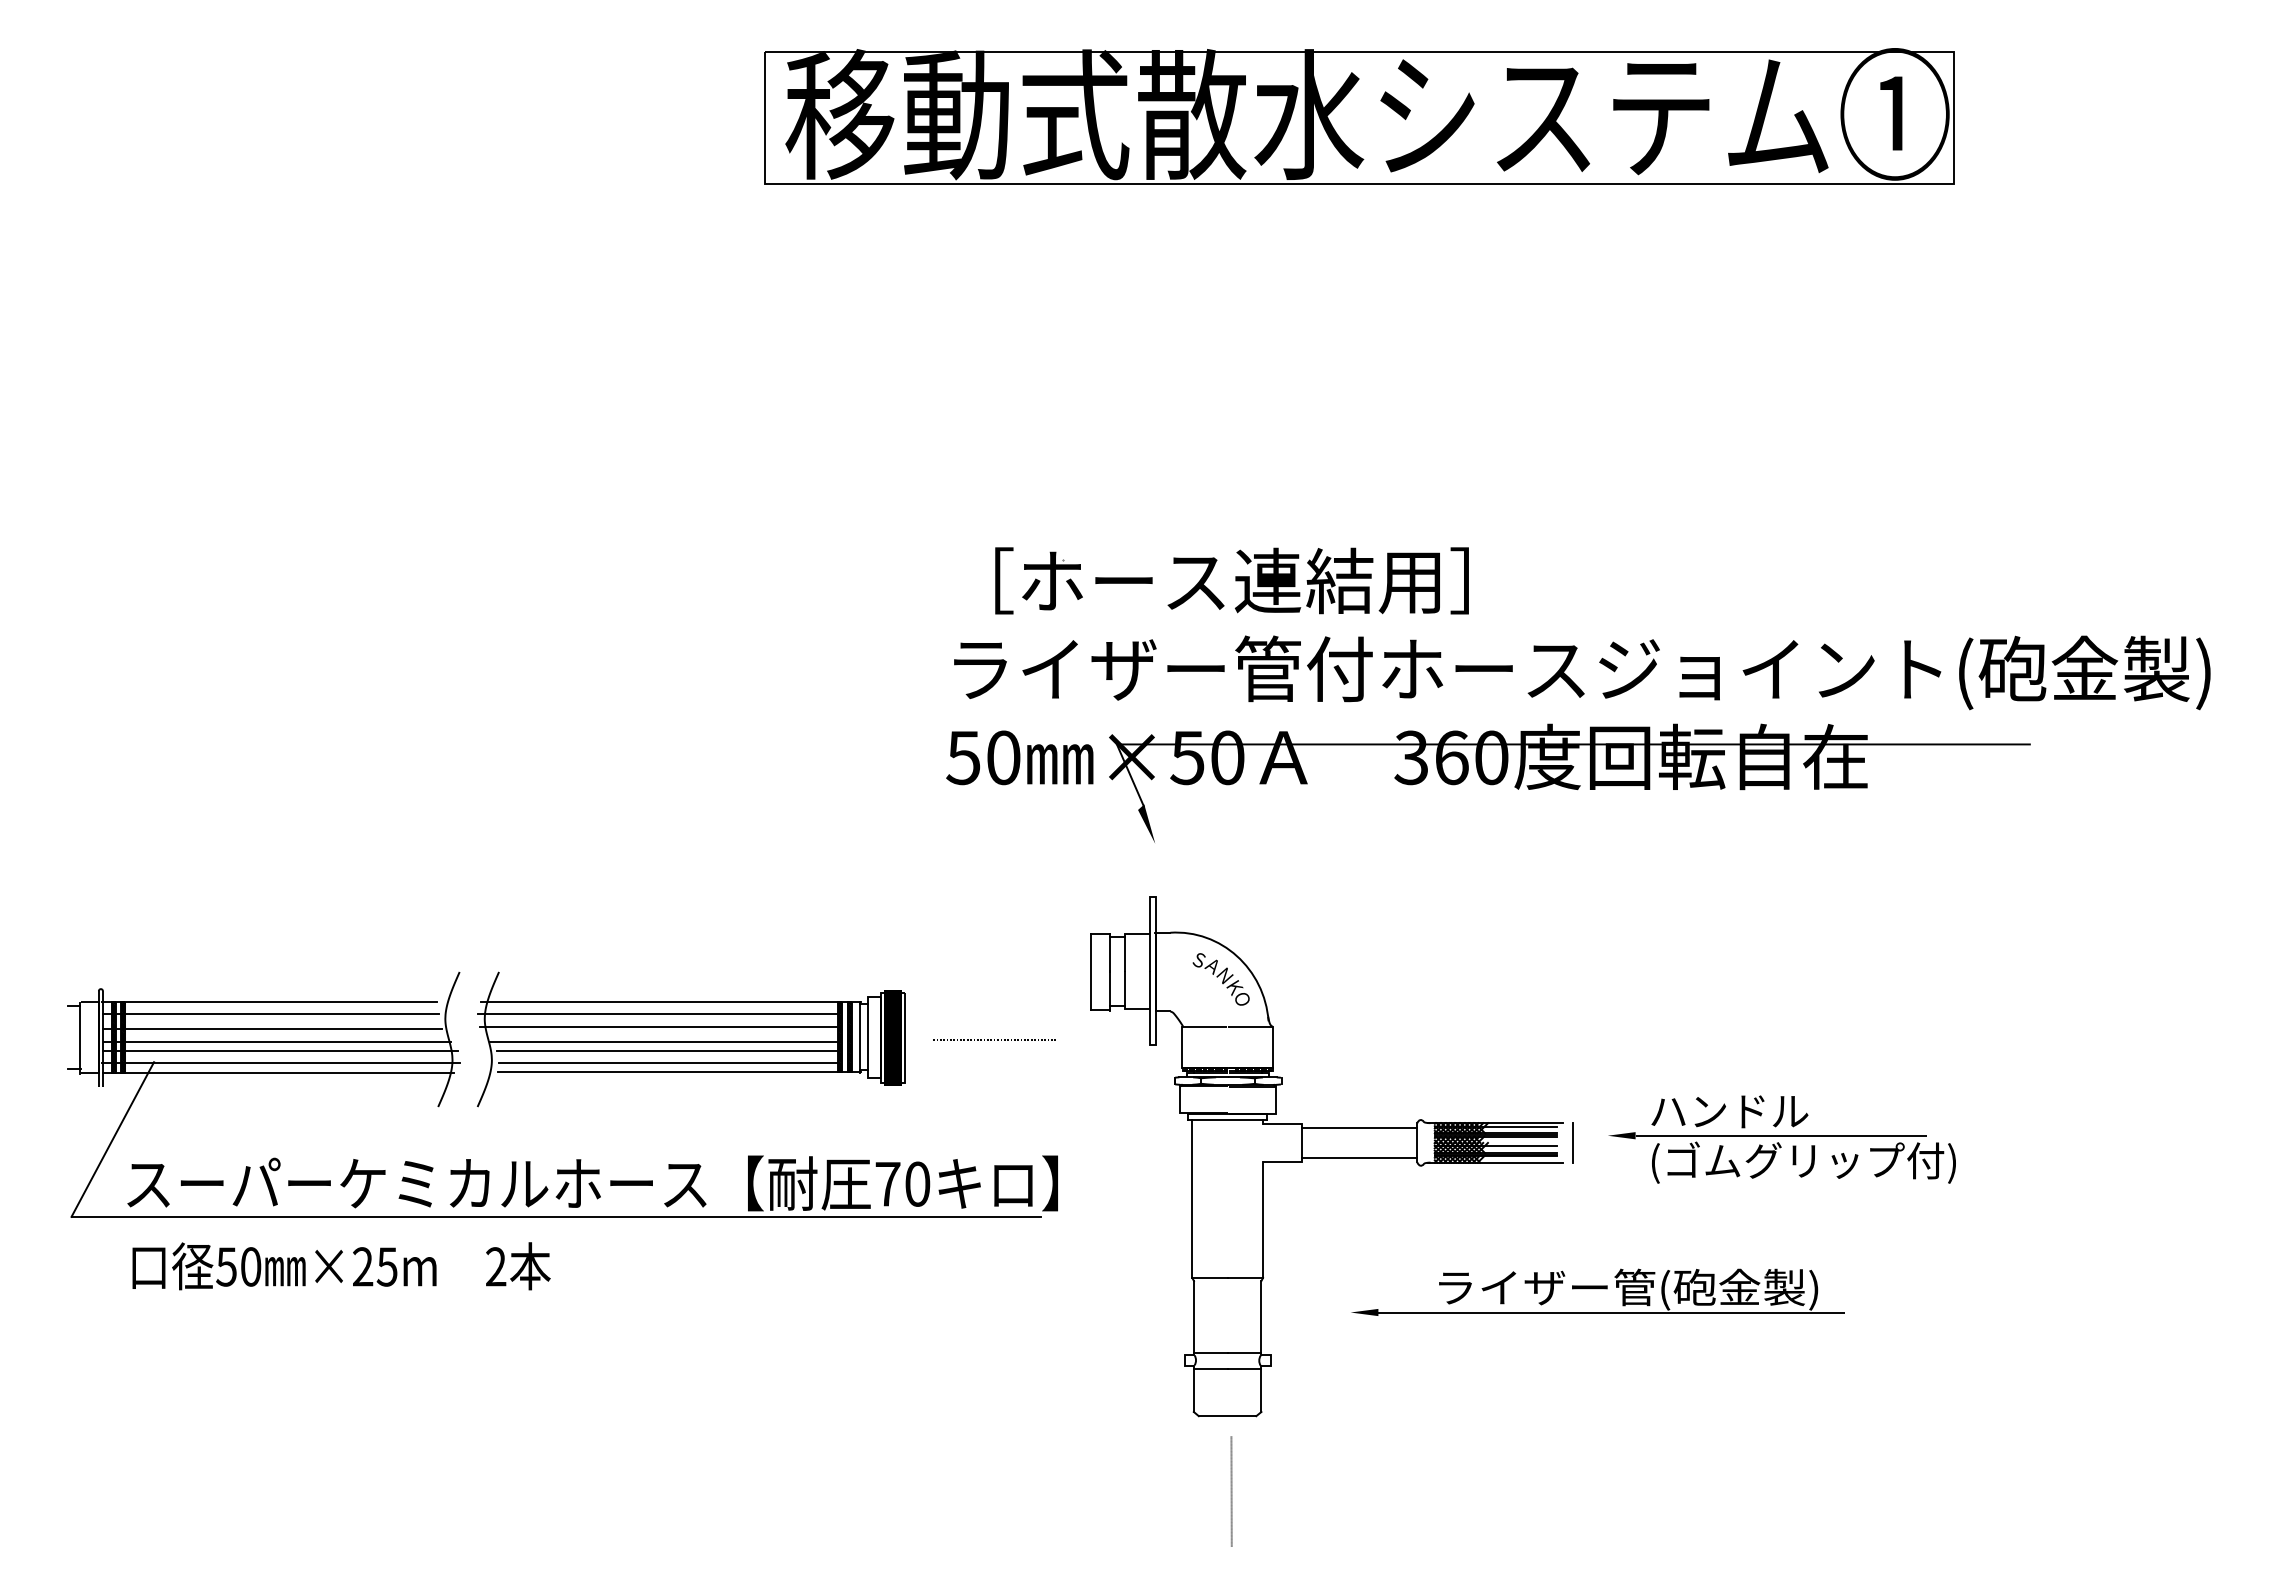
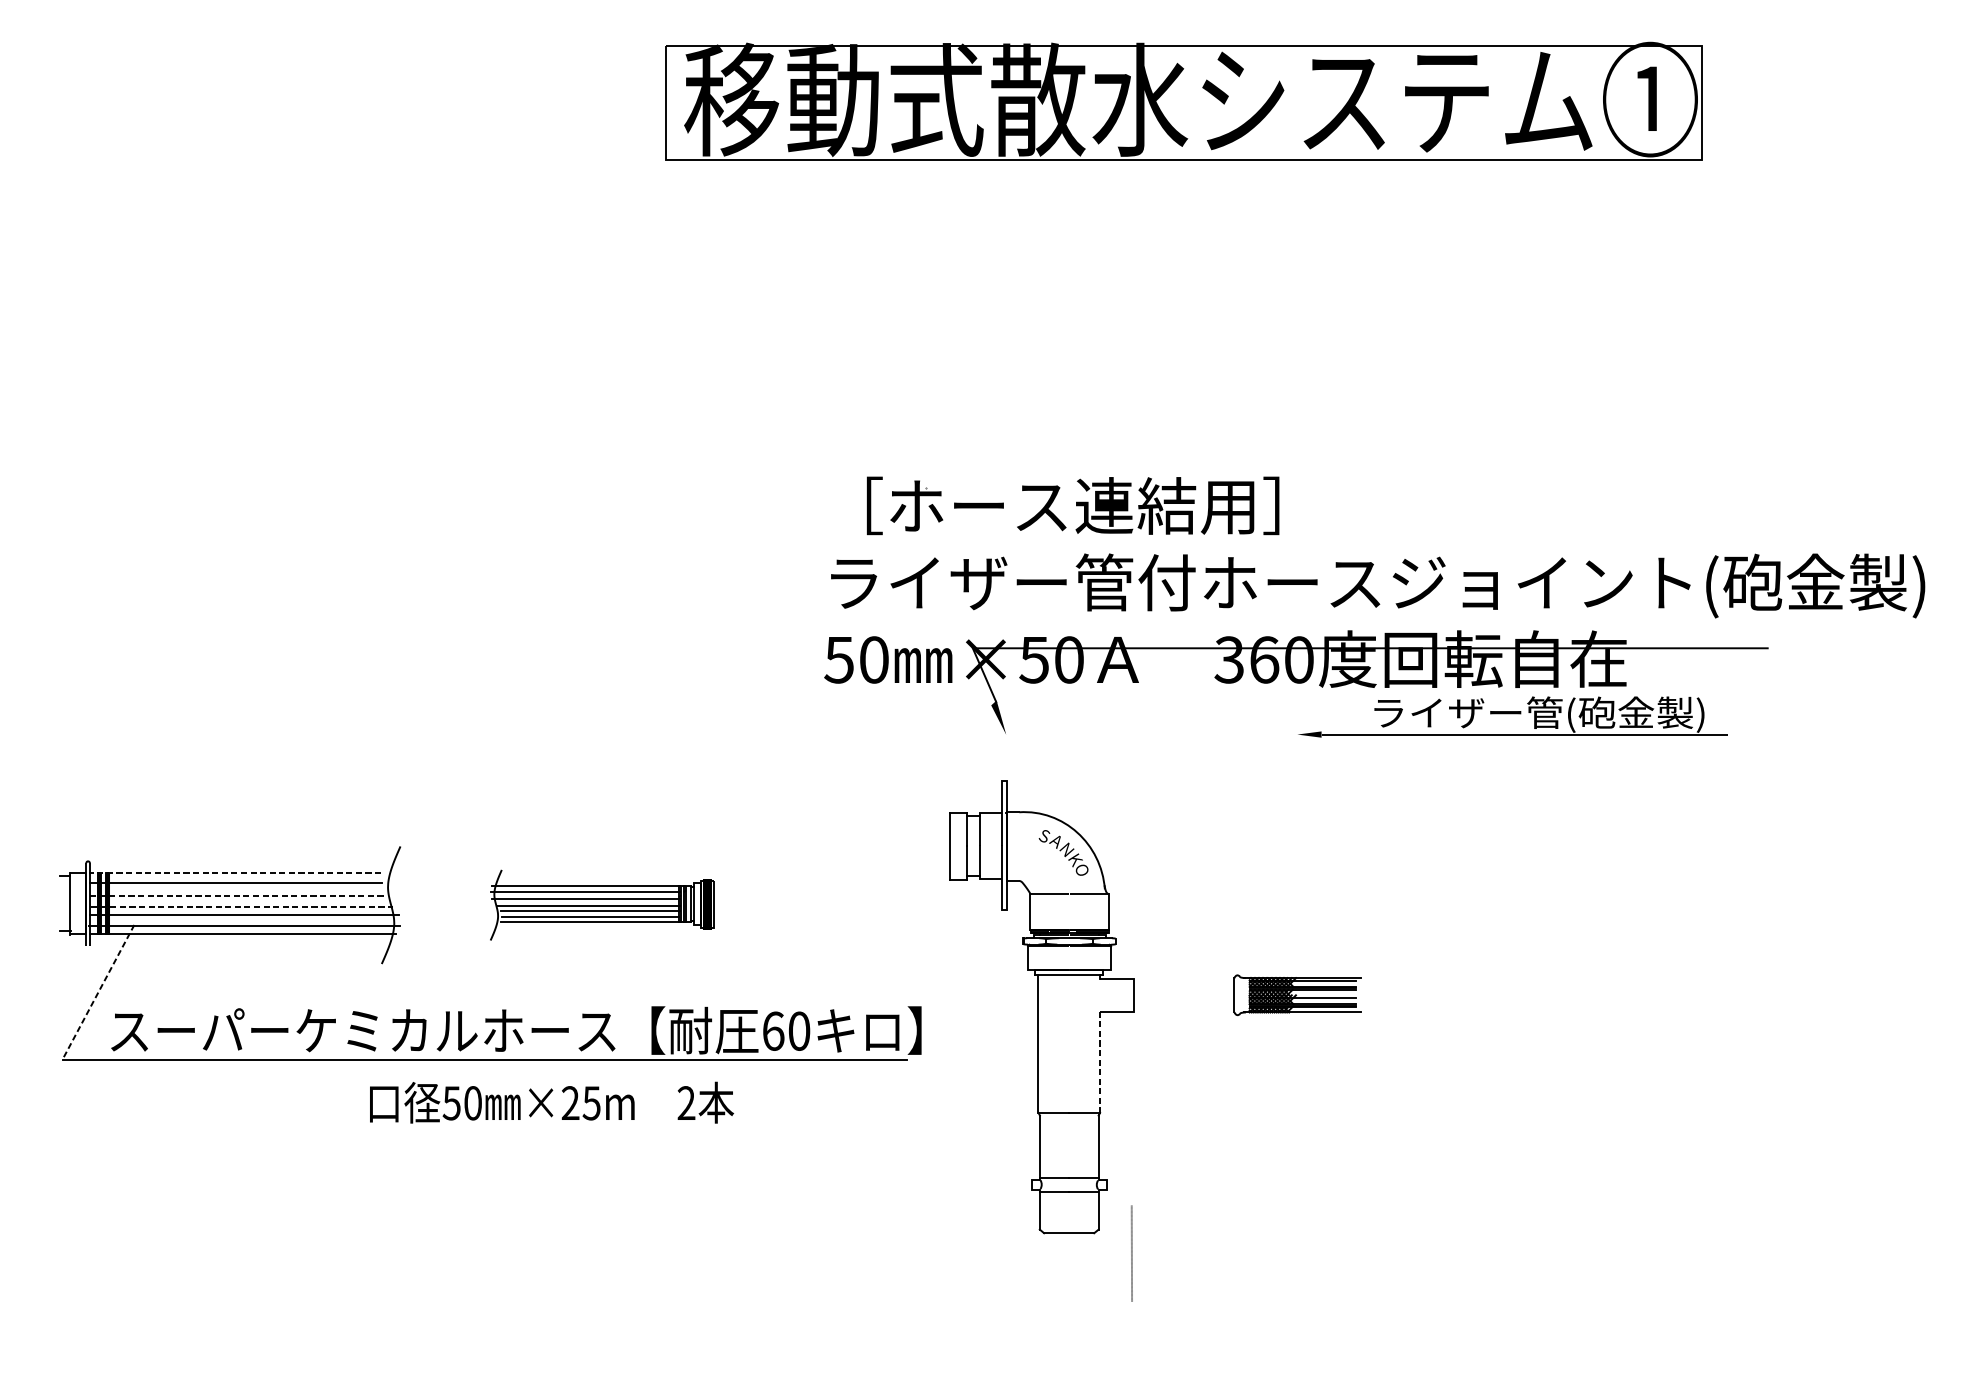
line: (269, 1002) -> (234, 873), solid -> dashed
line: (273, 1028) -> (238, 895), solid -> dashed
part: (691, 1039) -> (602, 905), size x0.6
line: (993, 1040) -> (865, 906), removed
line: (278, 1041) -> (242, 906), solid -> dashed
line: (1359, 1128) -> (1184, 982), removed
line: (112, 1139) -> (98, 992), solid -> dashed
part: (1781, 1139) -> (1551, 992), removed
line: (1573, 1142) -> (1370, 994), removed
line: (1359, 1158) -> (1184, 1008), removed
text: (887, 1183) -> (773, 1030), 70 -> 60
line: (1262, 1220) -> (1099, 1062), solid -> dashed
text: (341, 1266) -> (551, 1102), moved
part: (1597, 1291) -> (1512, 716), moved
line: (1231, 1491) -> (1131, 1253), moved

